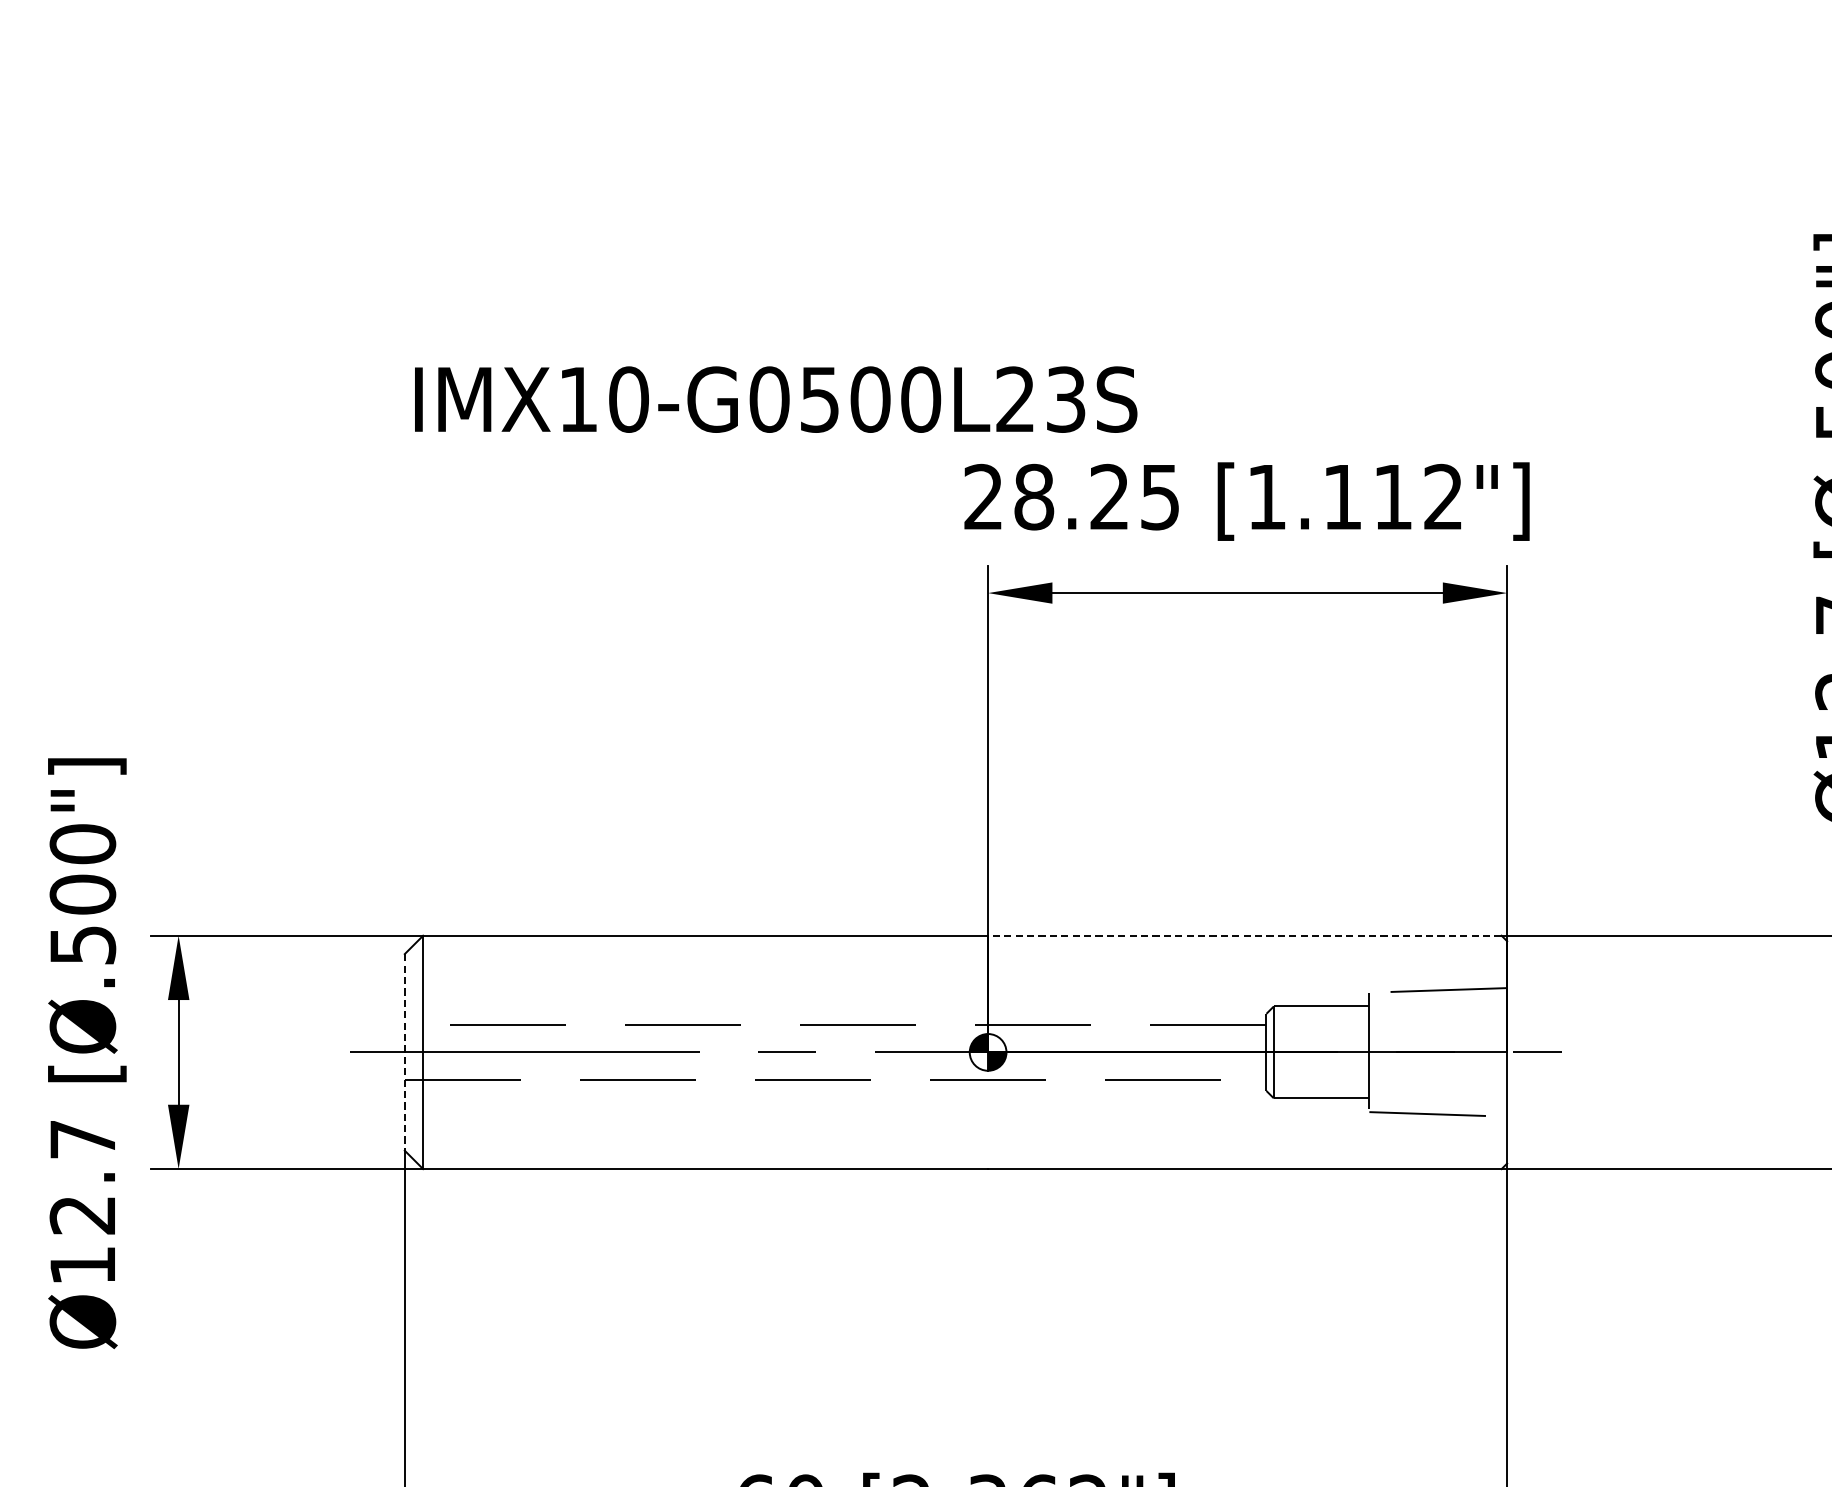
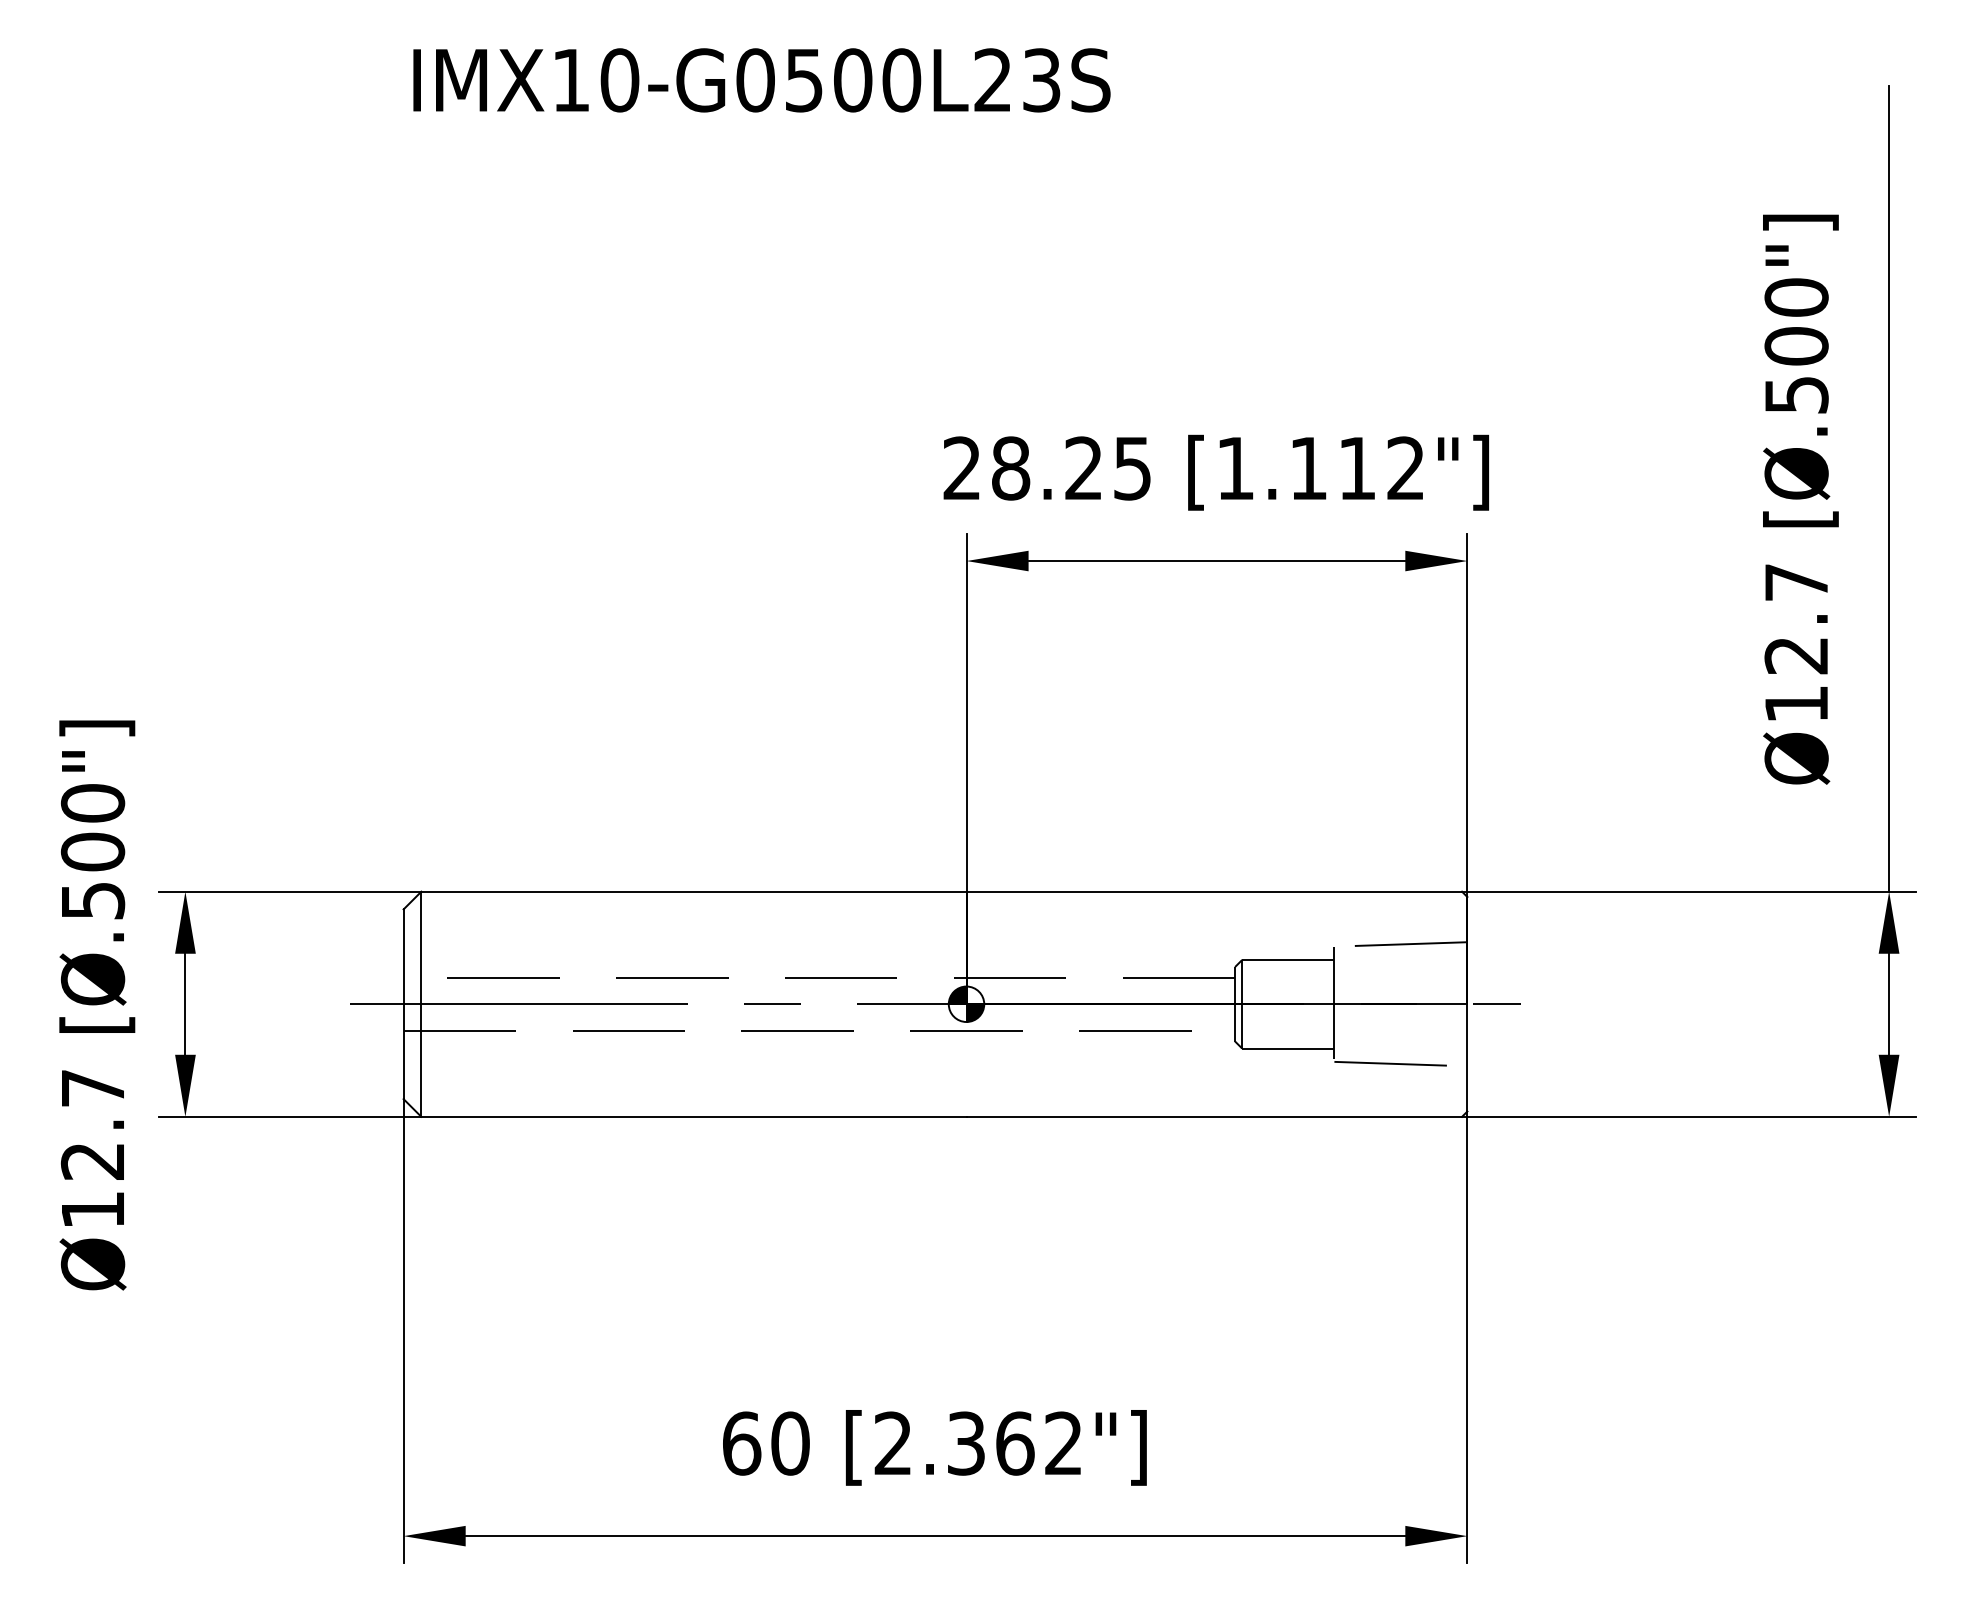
text: (775, 399) -> (761, 80), moved
line: (1245, 935) -> (1214, 891), dashed -> solid
line: (404, 1052) -> (403, 1004), dashed -> solid

